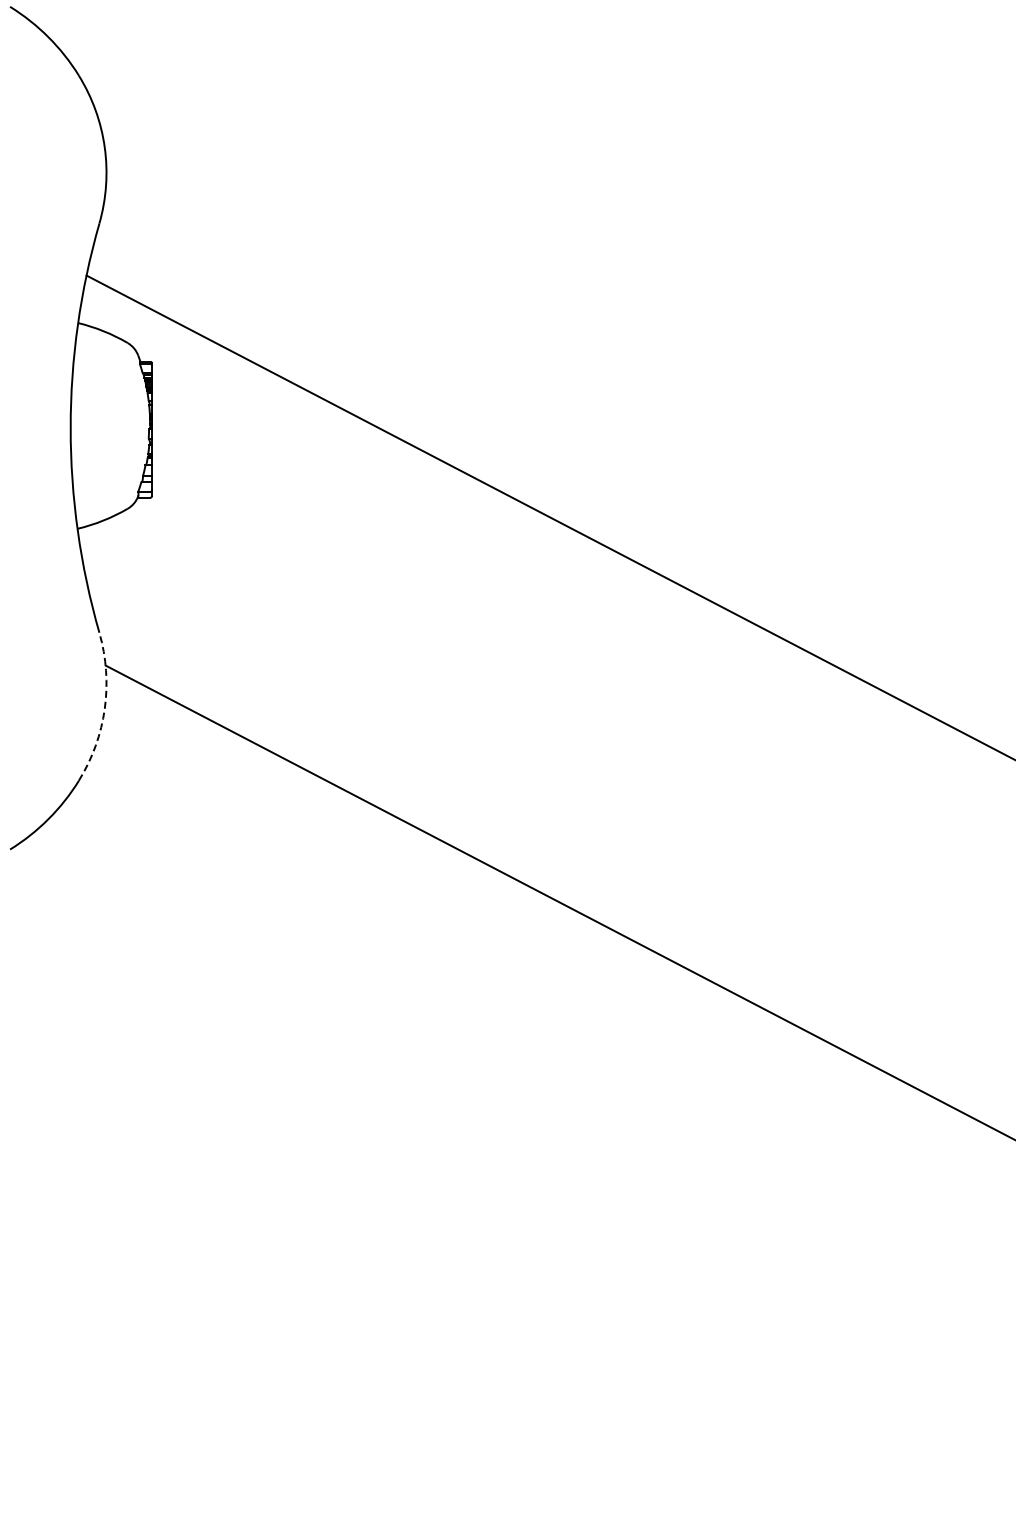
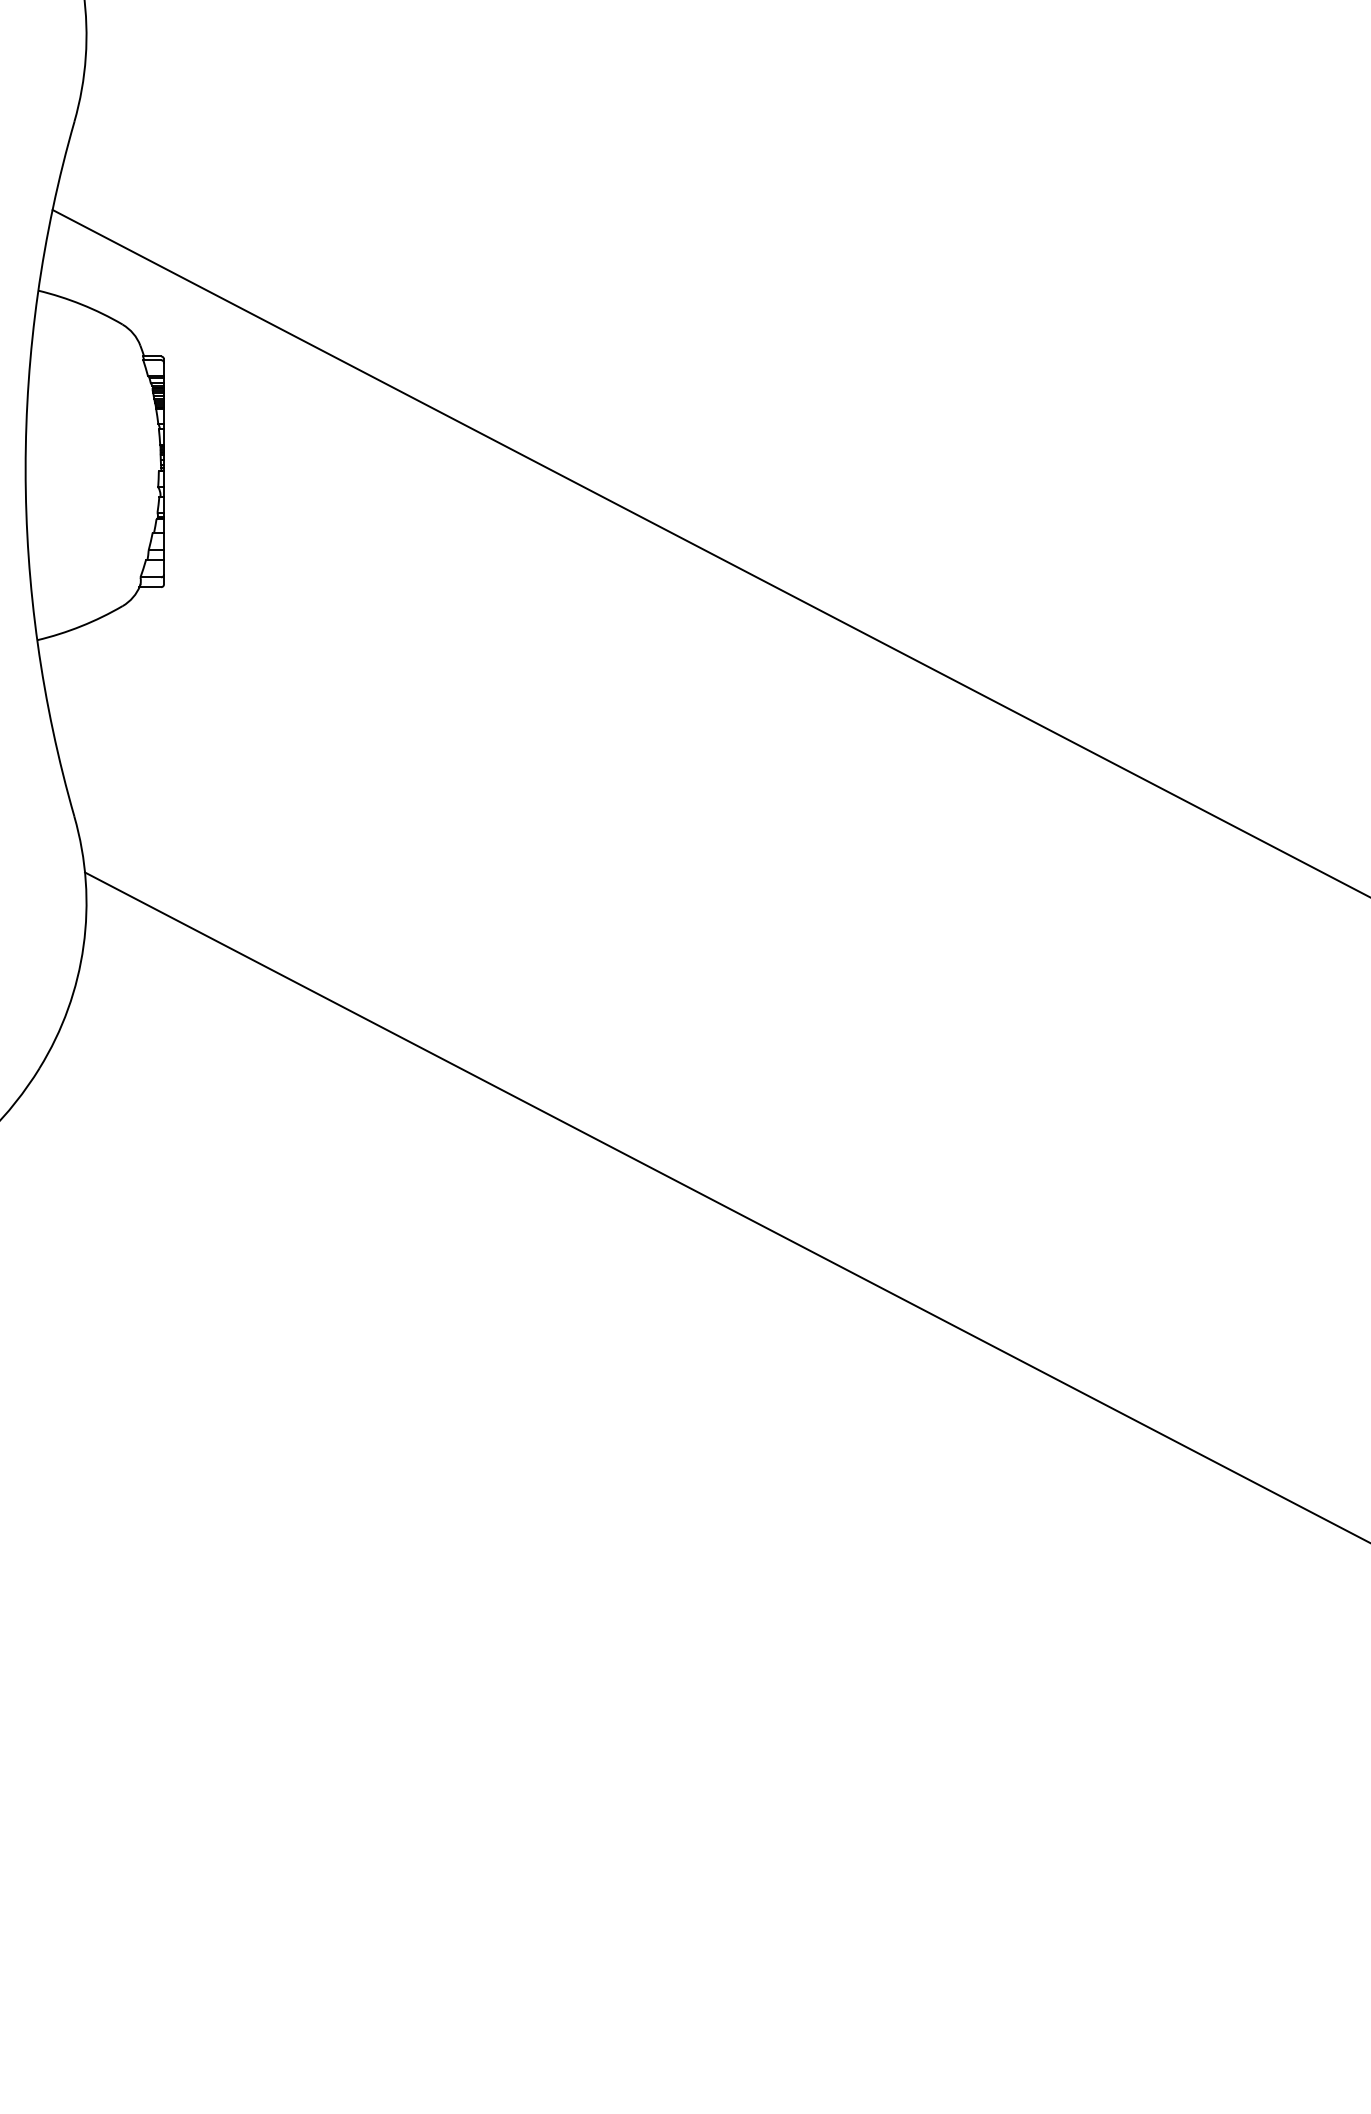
arc: (104, 708) -> (83, 945), dashed -> solid

